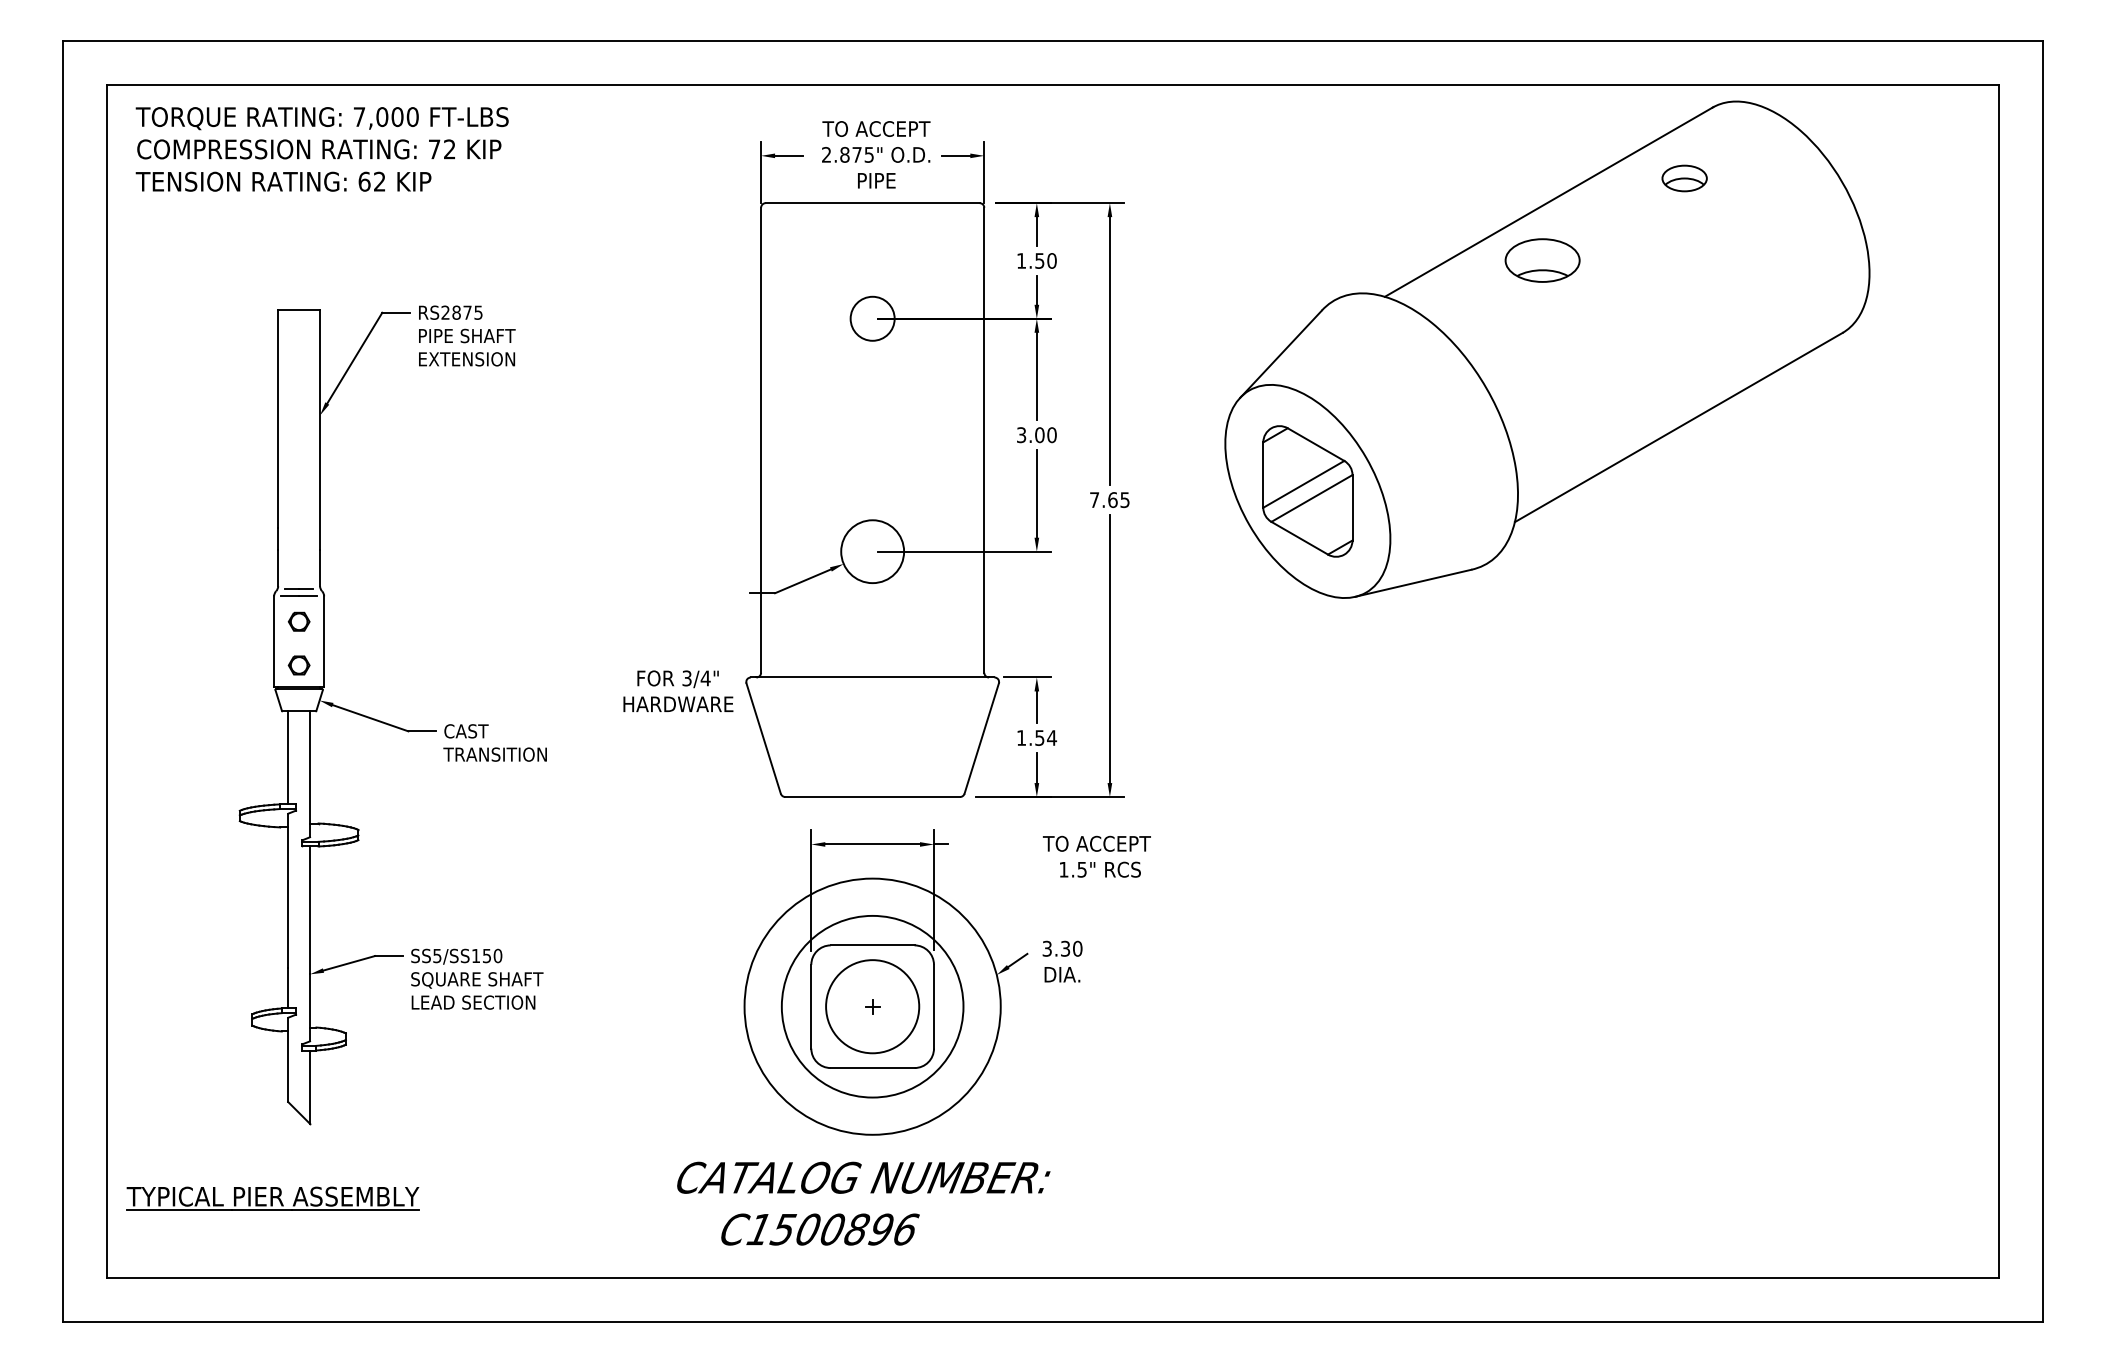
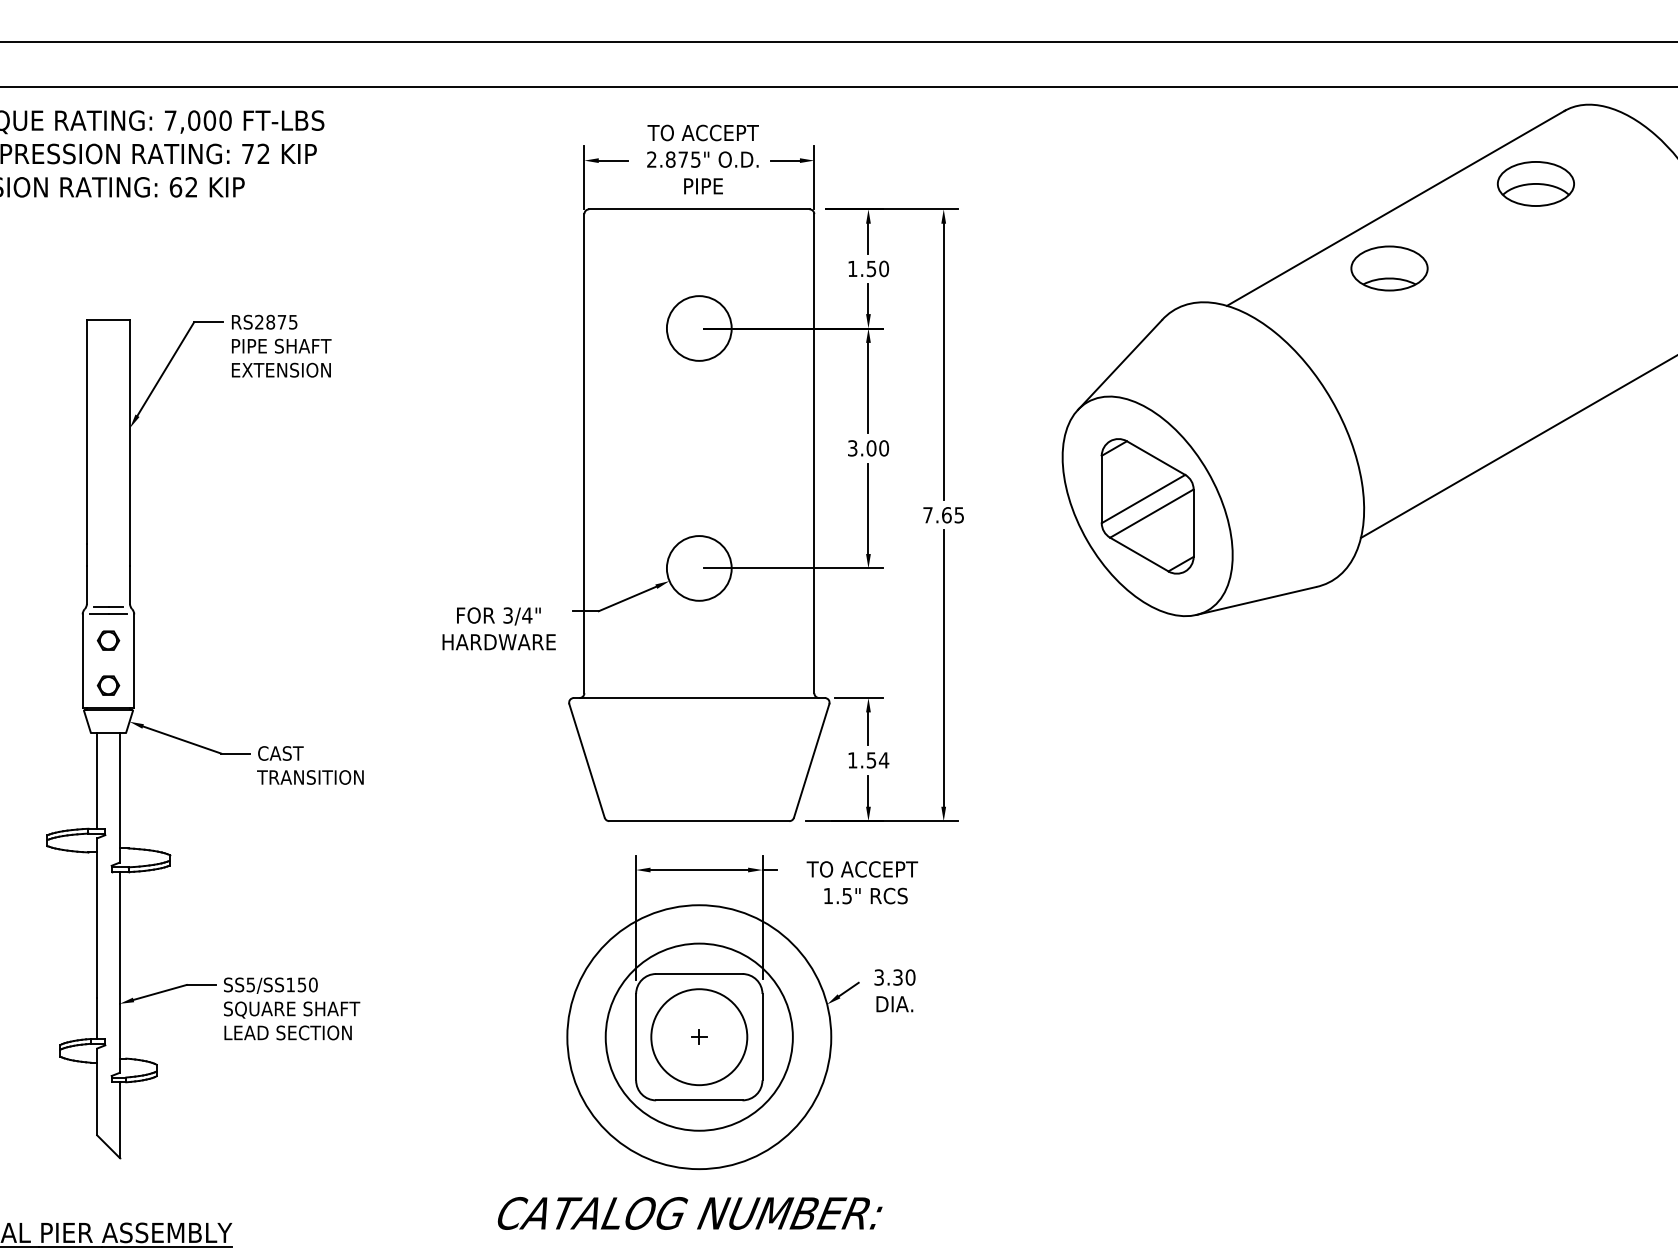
part: (1684, 178) -> (1535, 183), size x1.67
circle: (872, 318) -> (699, 328), size x1.43
text: (678, 690) -> (499, 627), moved
text: (1096, 856) -> (861, 882), moved

